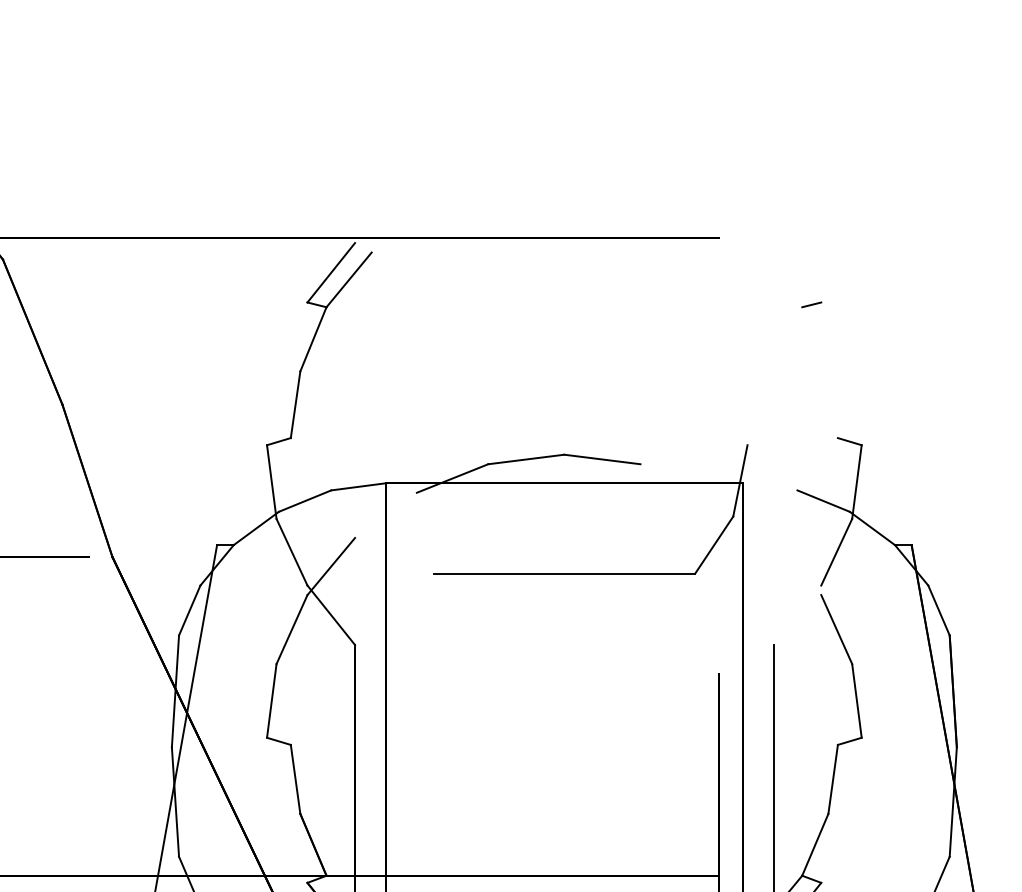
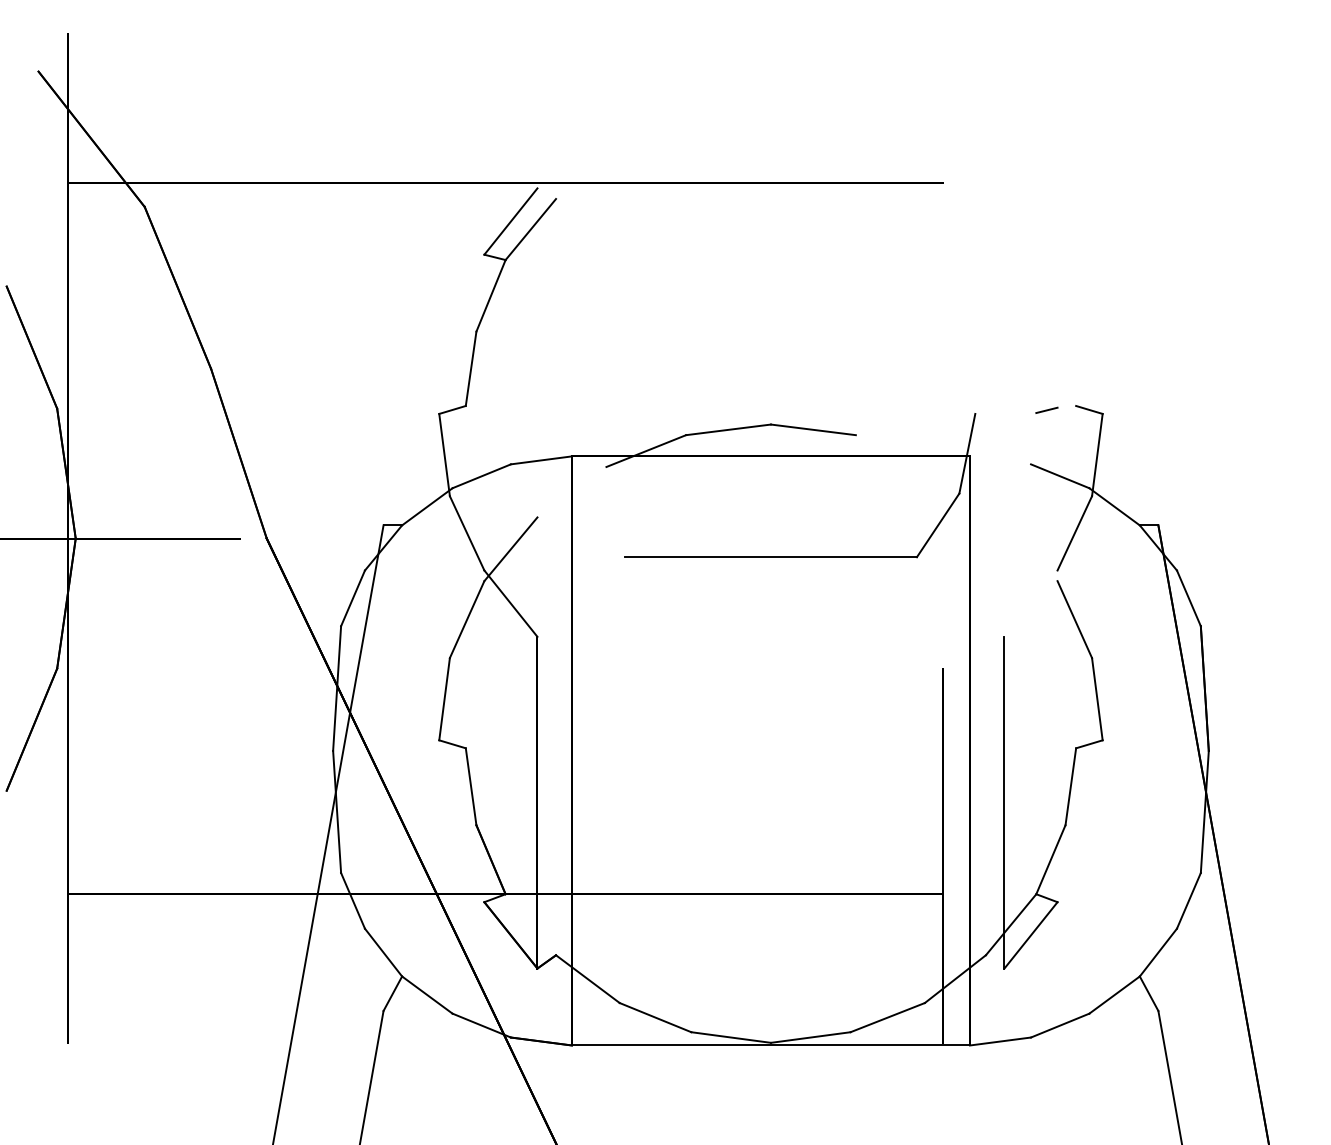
line: (811, 304) -> (1046, 409), moved

